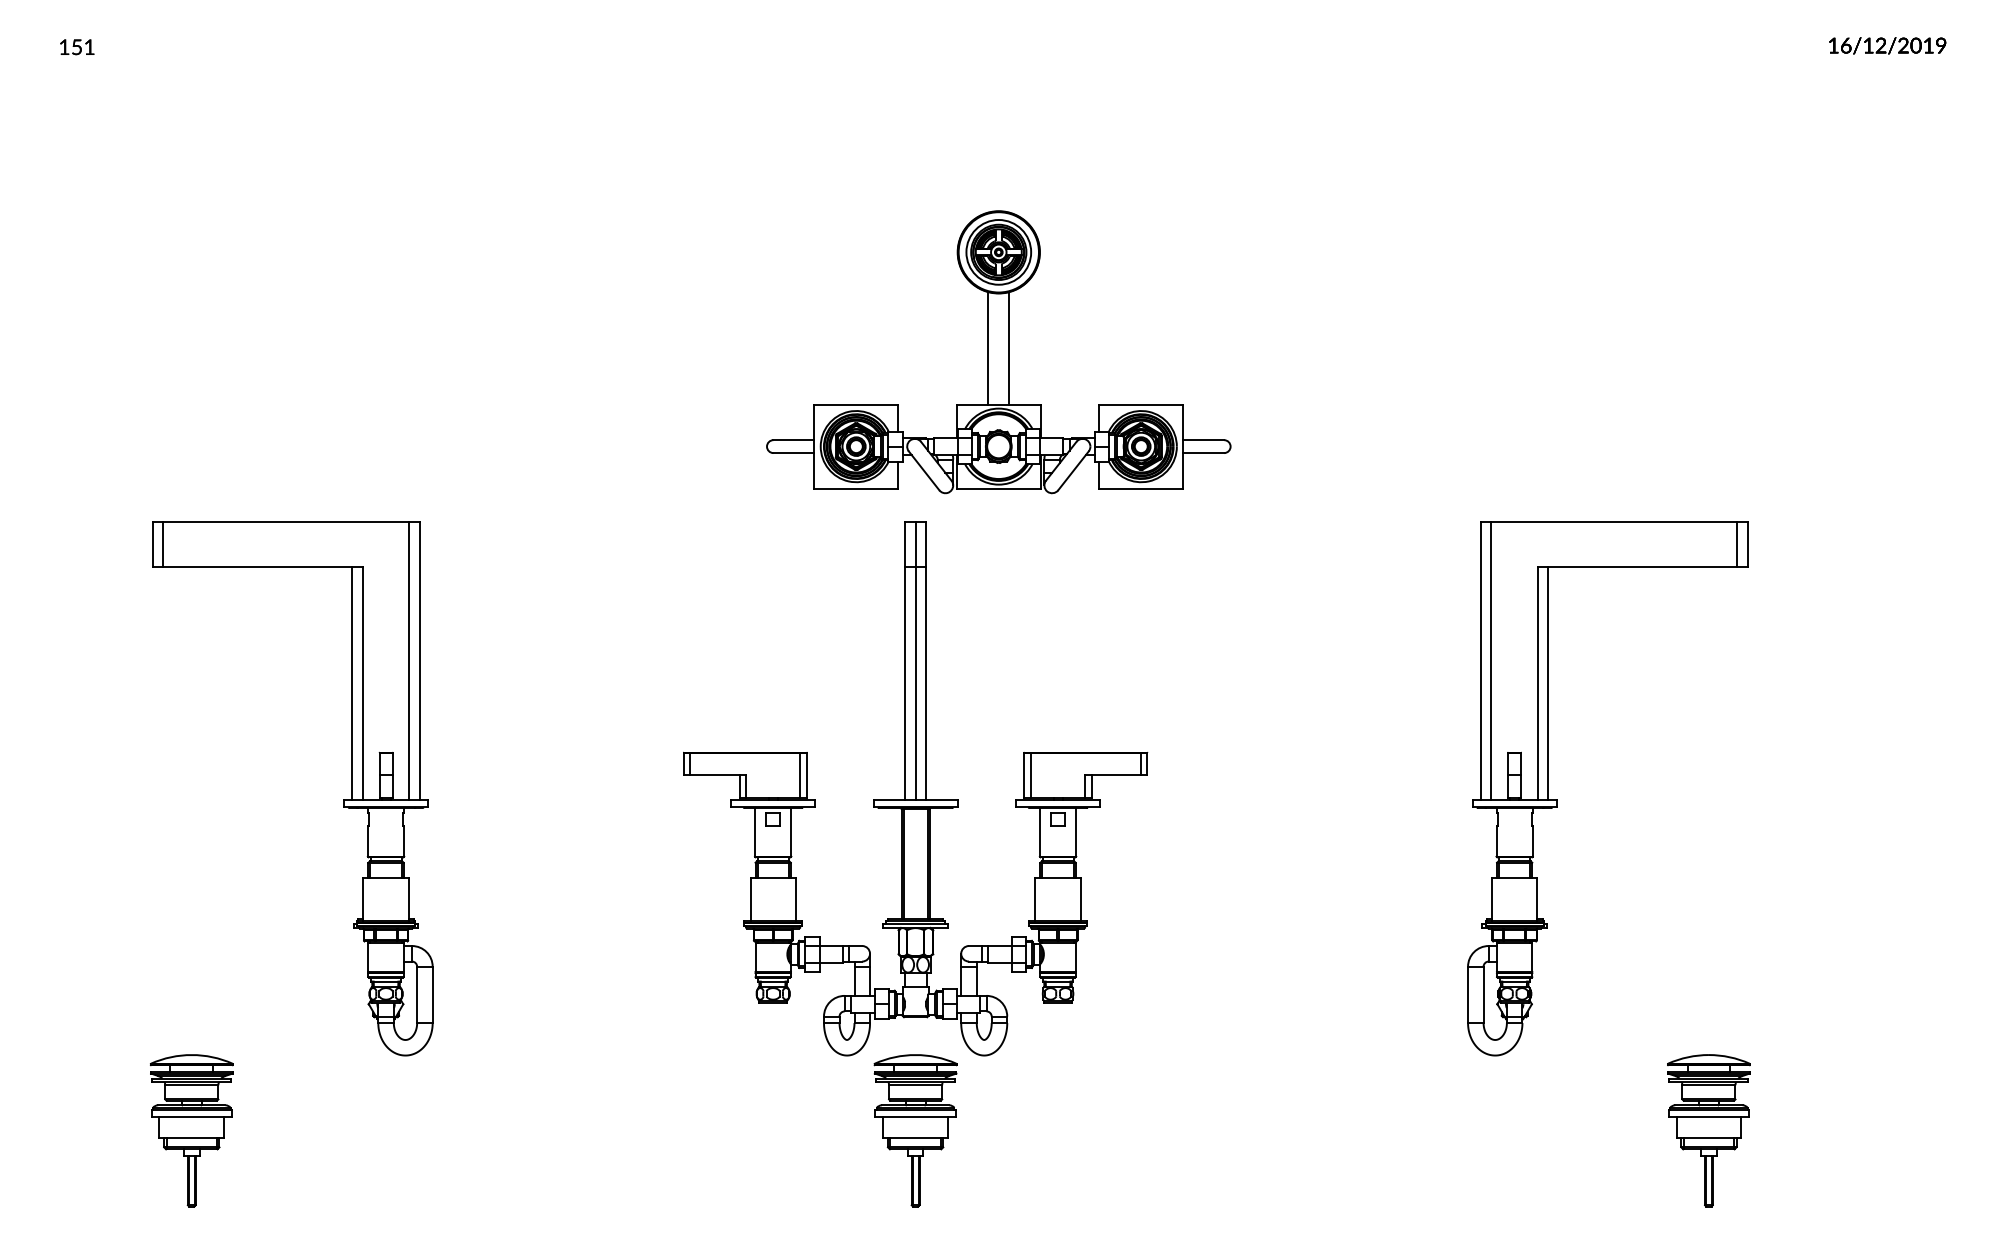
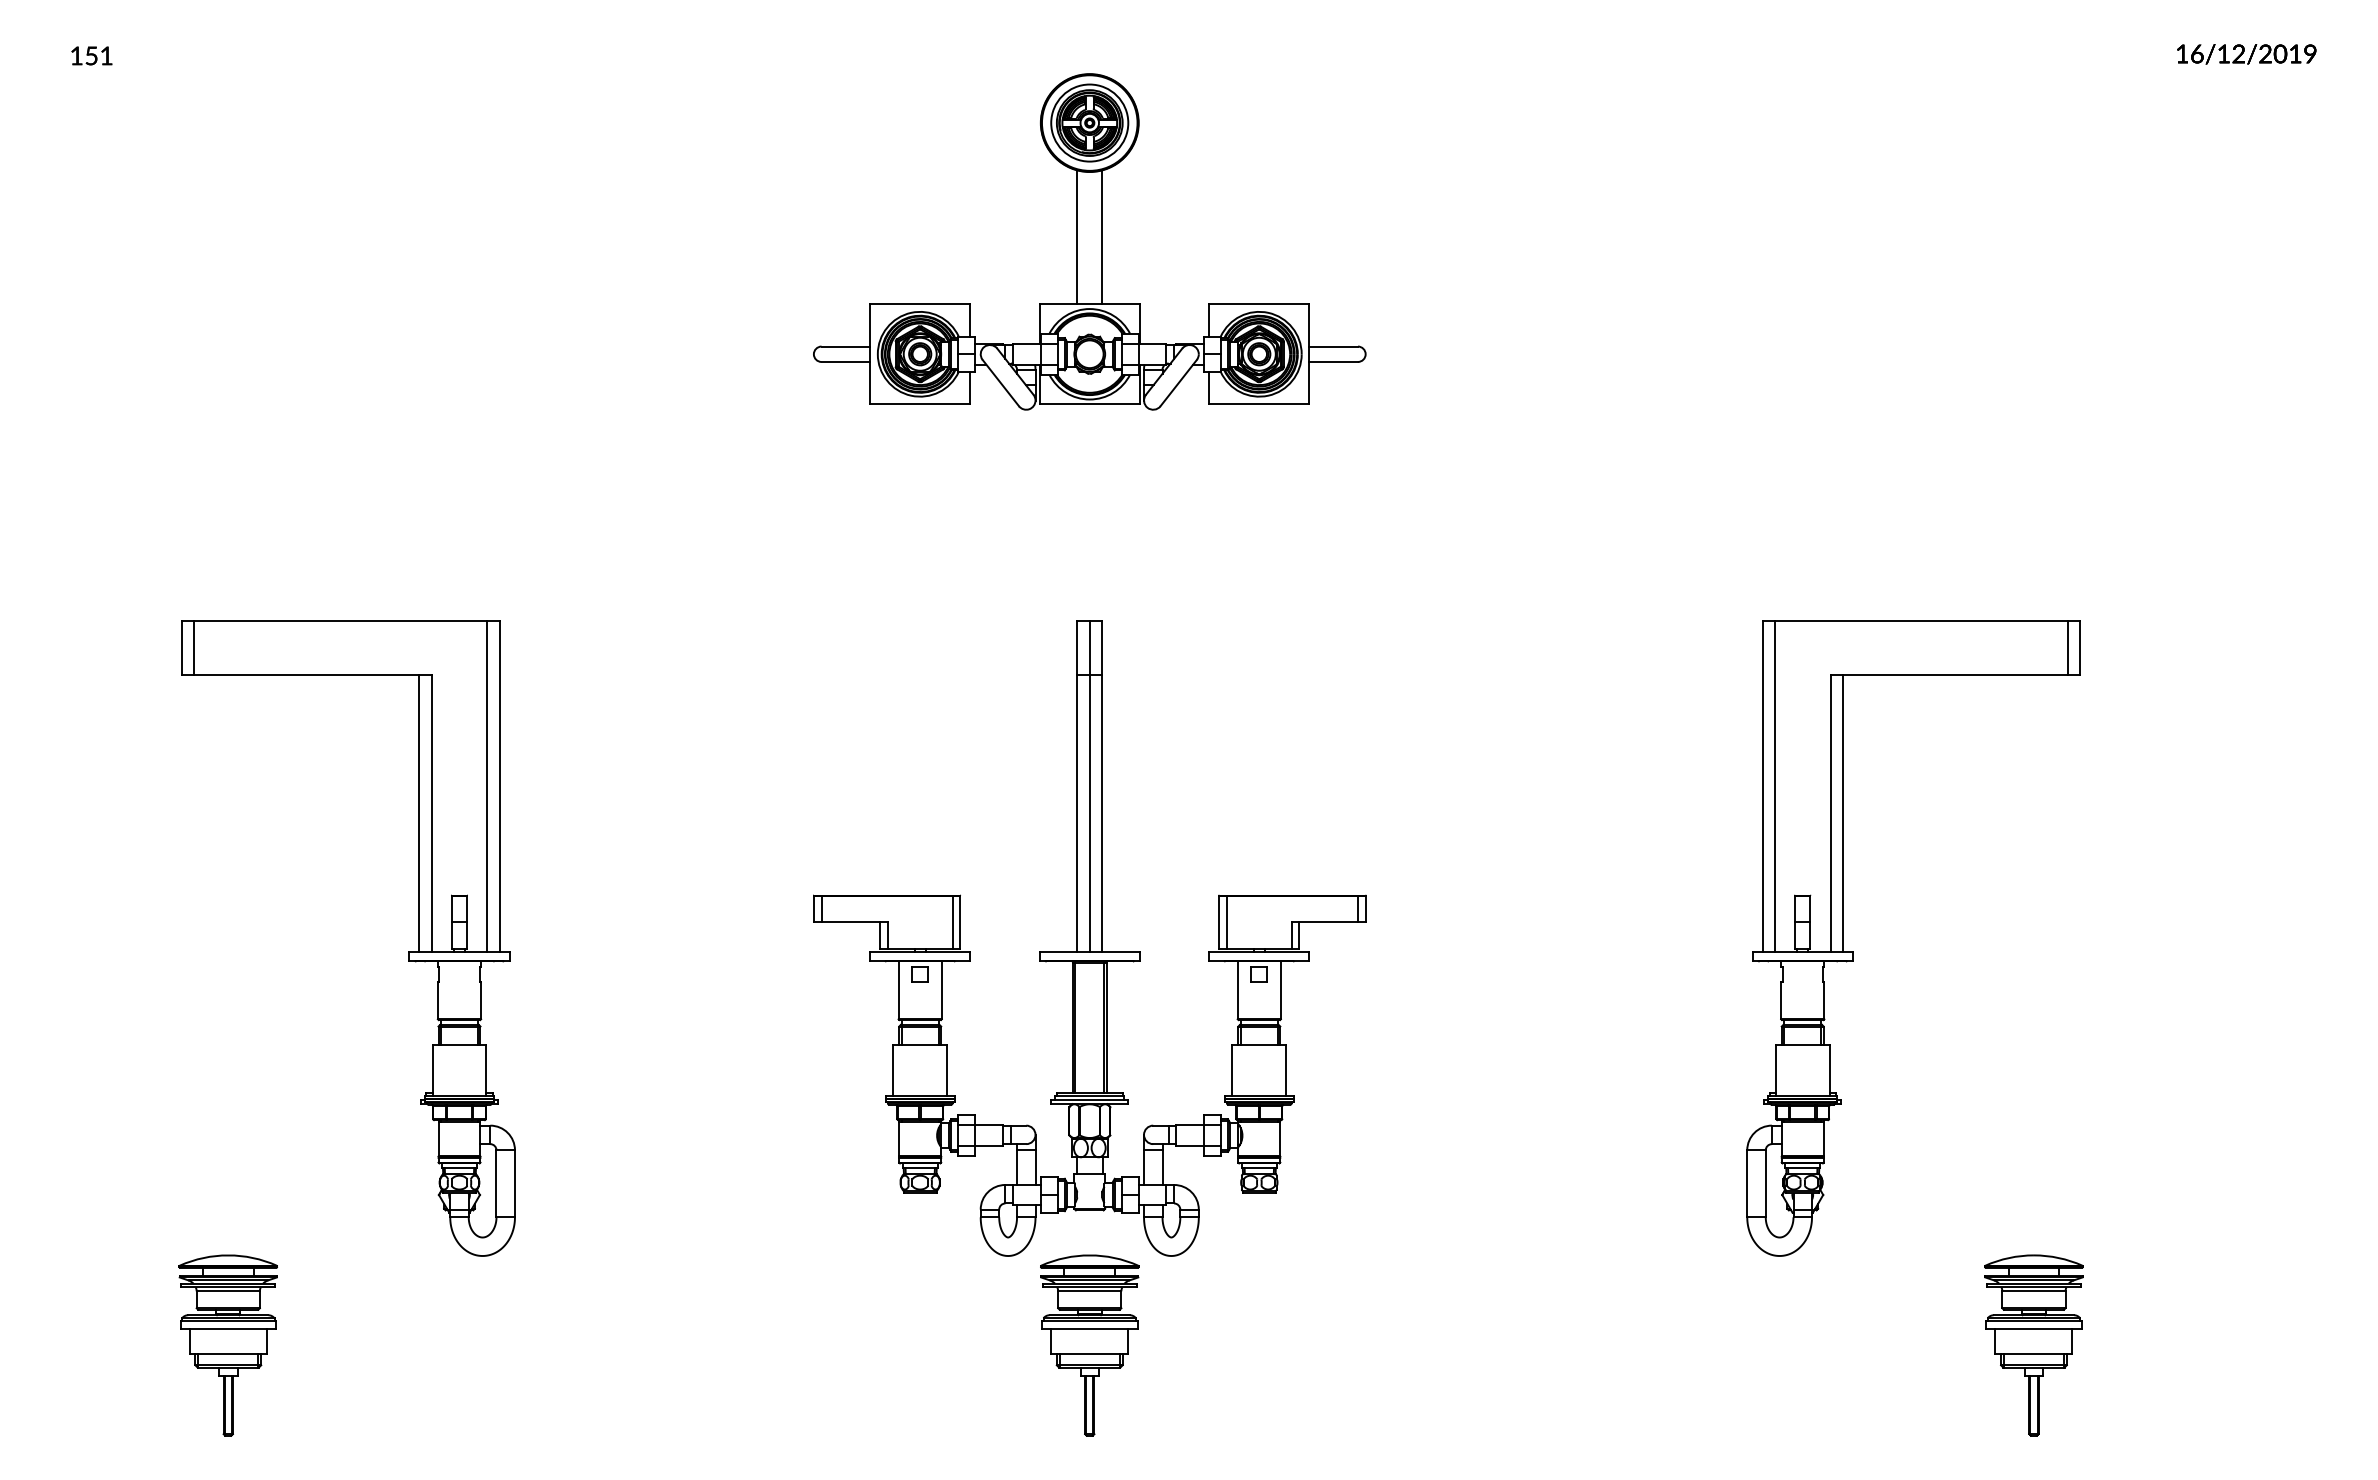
part: (998, 351) -> (1089, 241), moved

